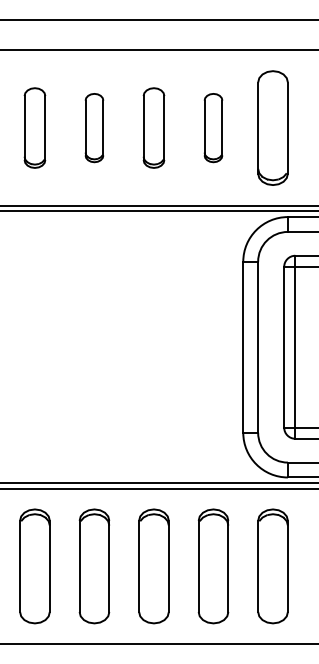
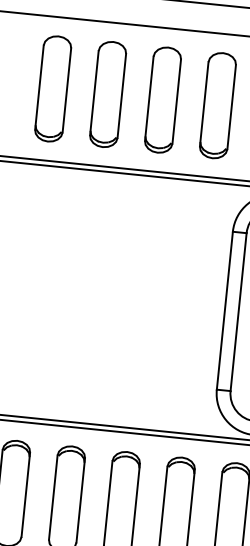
part: (34, 127) -> (52, 88), size x1.43
part: (94, 127) -> (108, 93), size x1.67
part: (153, 127) -> (162, 99), size x1.43
part: (213, 127) -> (217, 105), size x1.67

